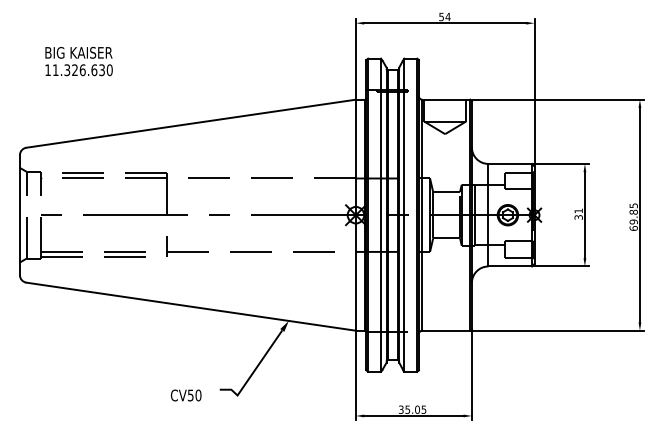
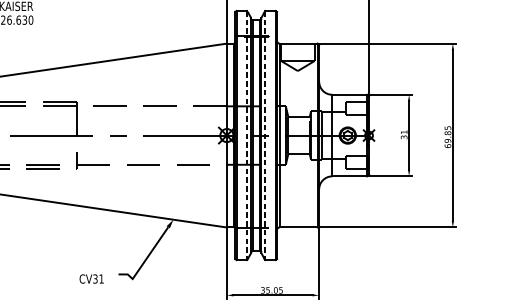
line: (381, 215) -> (247, 135), solid -> dashed
line: (404, 215) -> (265, 135), solid -> dashed
text: (194, 395) -> (98, 279), CV50 -> CV31

